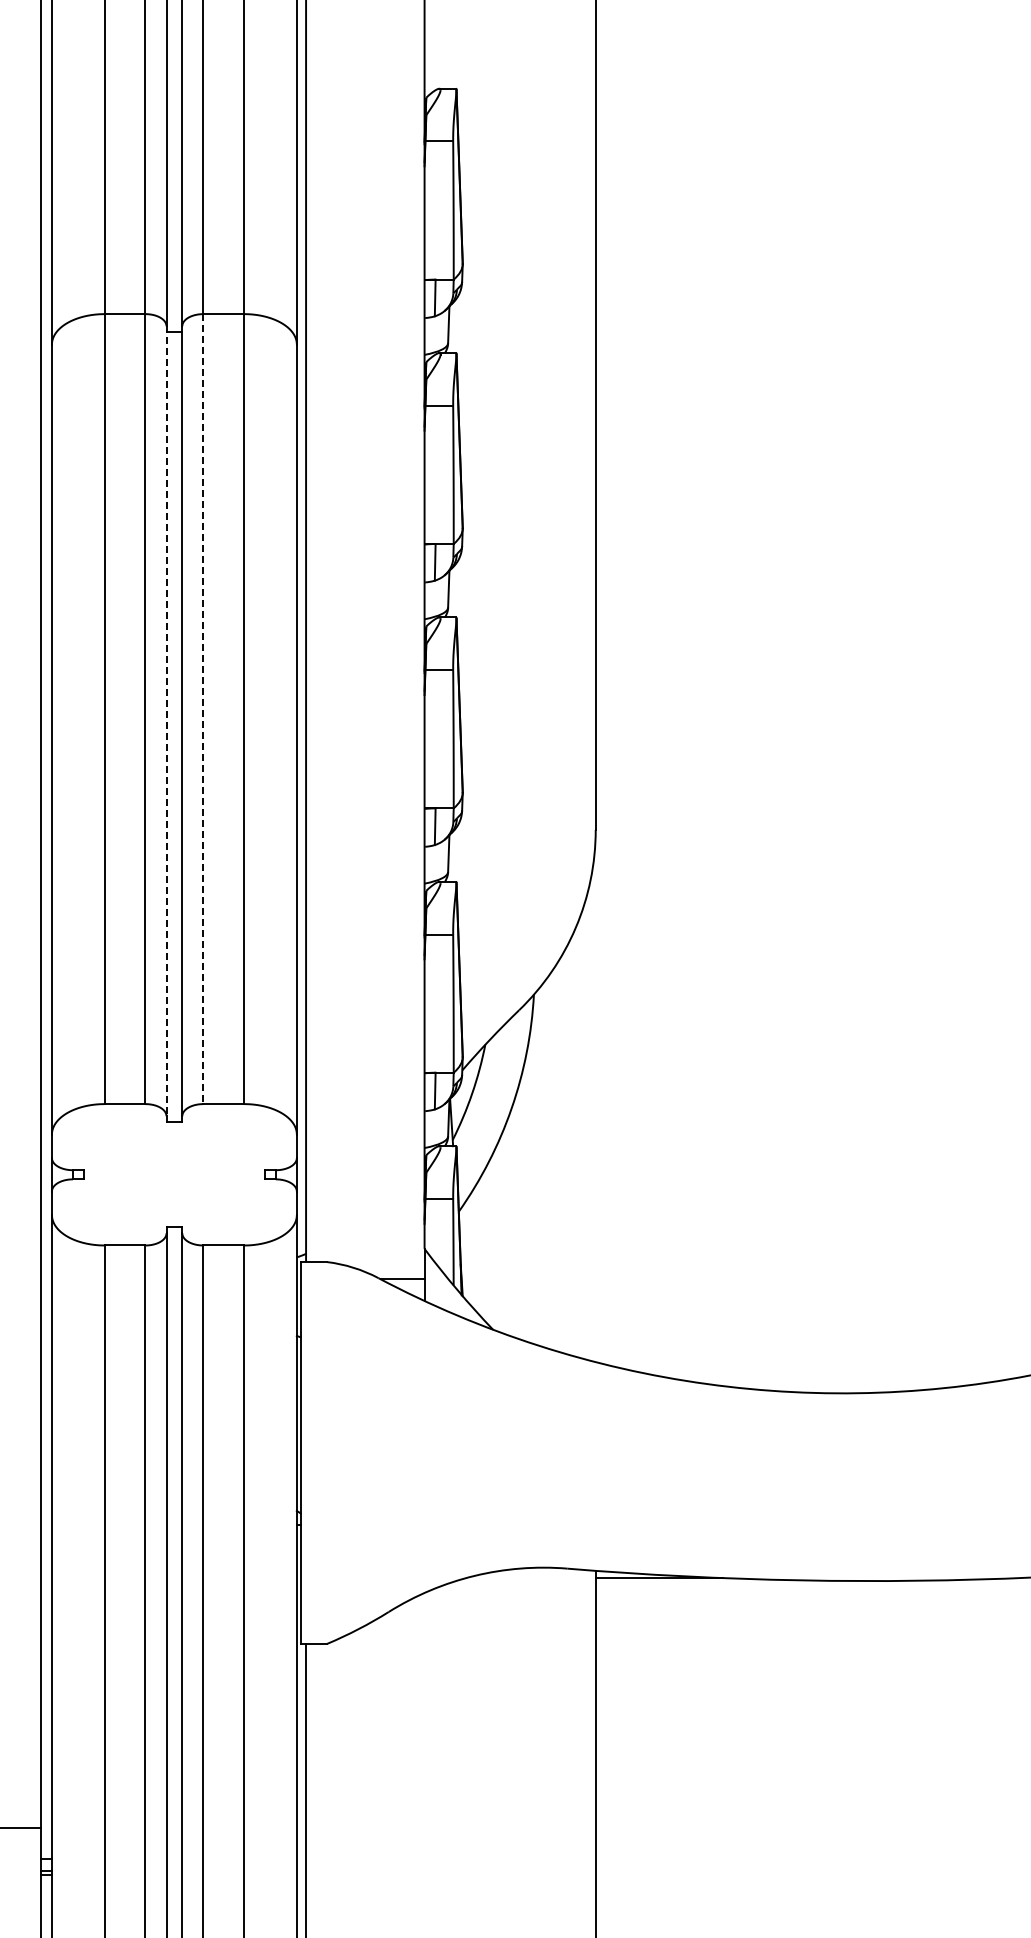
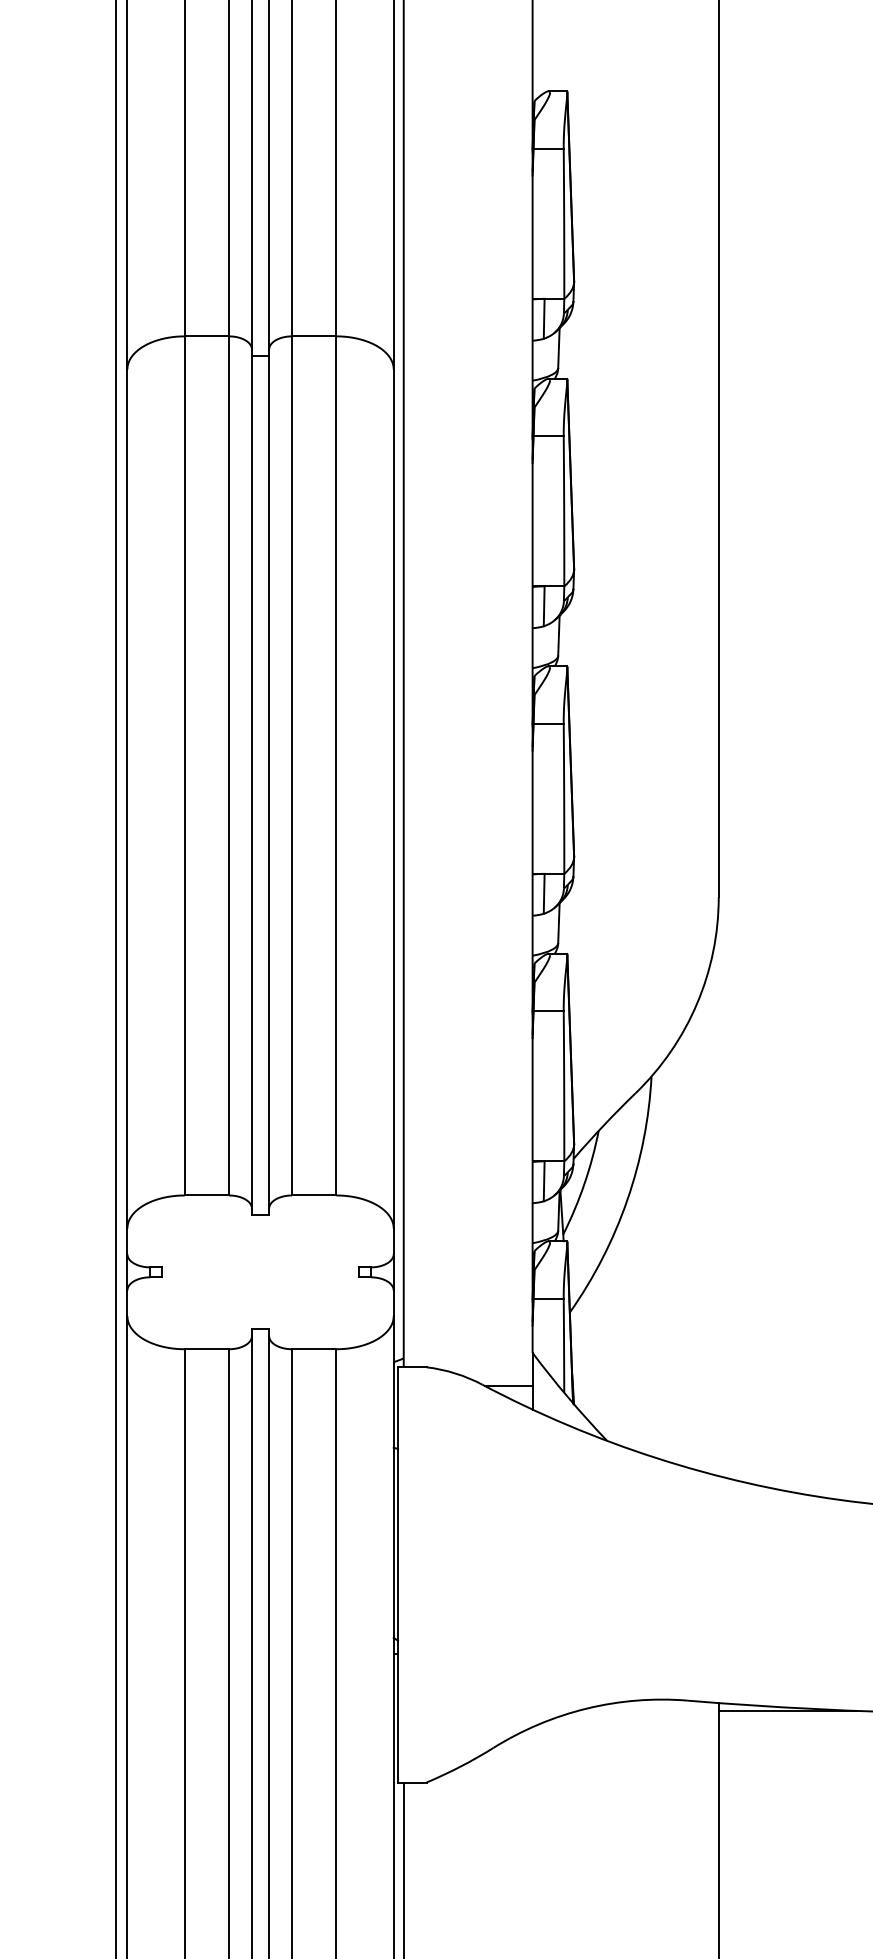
line: (203, 709) -> (292, 766), dashed -> solid
line: (166, 721) -> (251, 779), dashed -> solid

